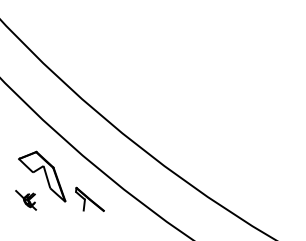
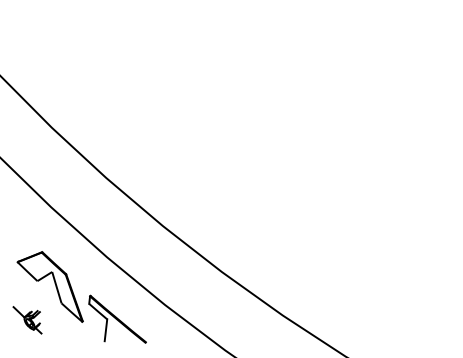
part: (90, 199) -> (117, 318), size x1.43

